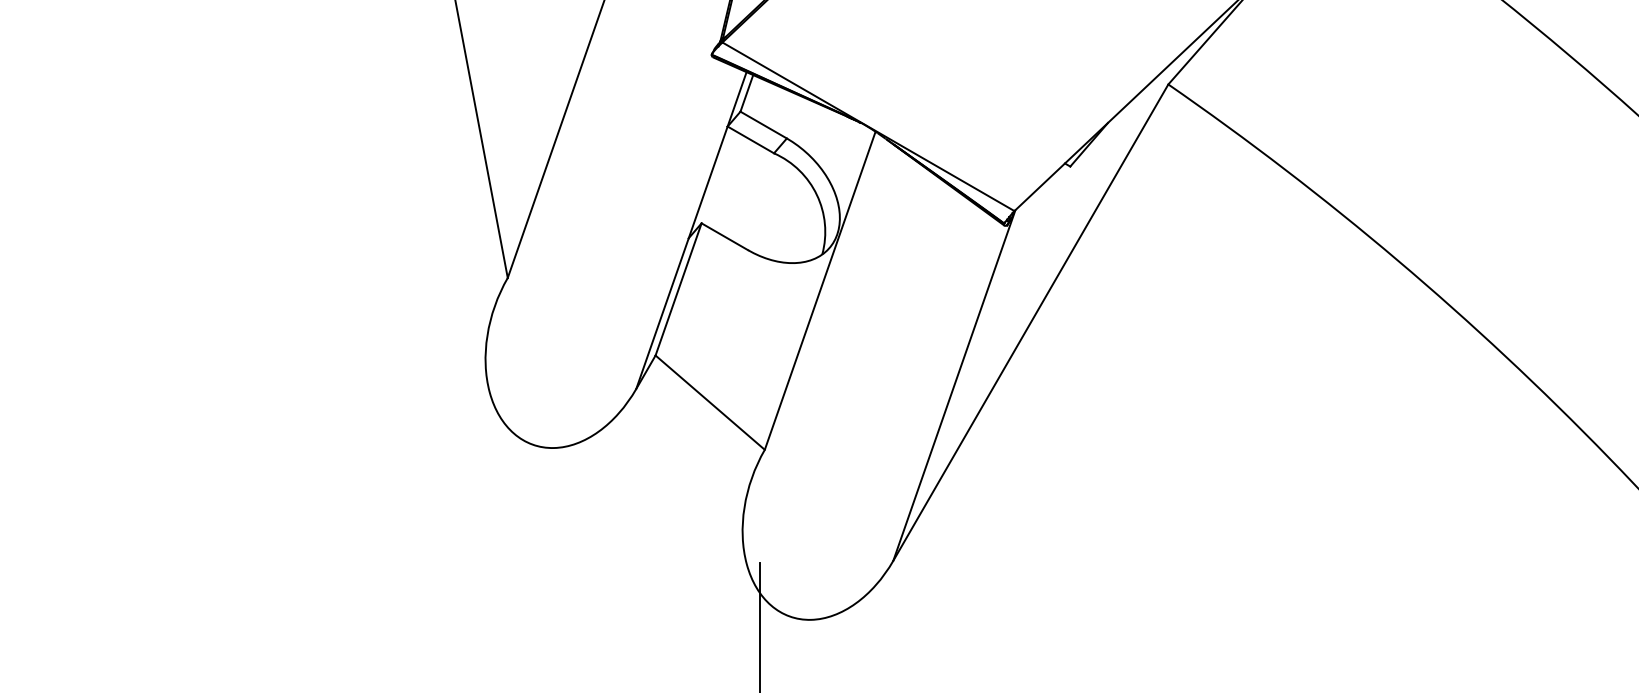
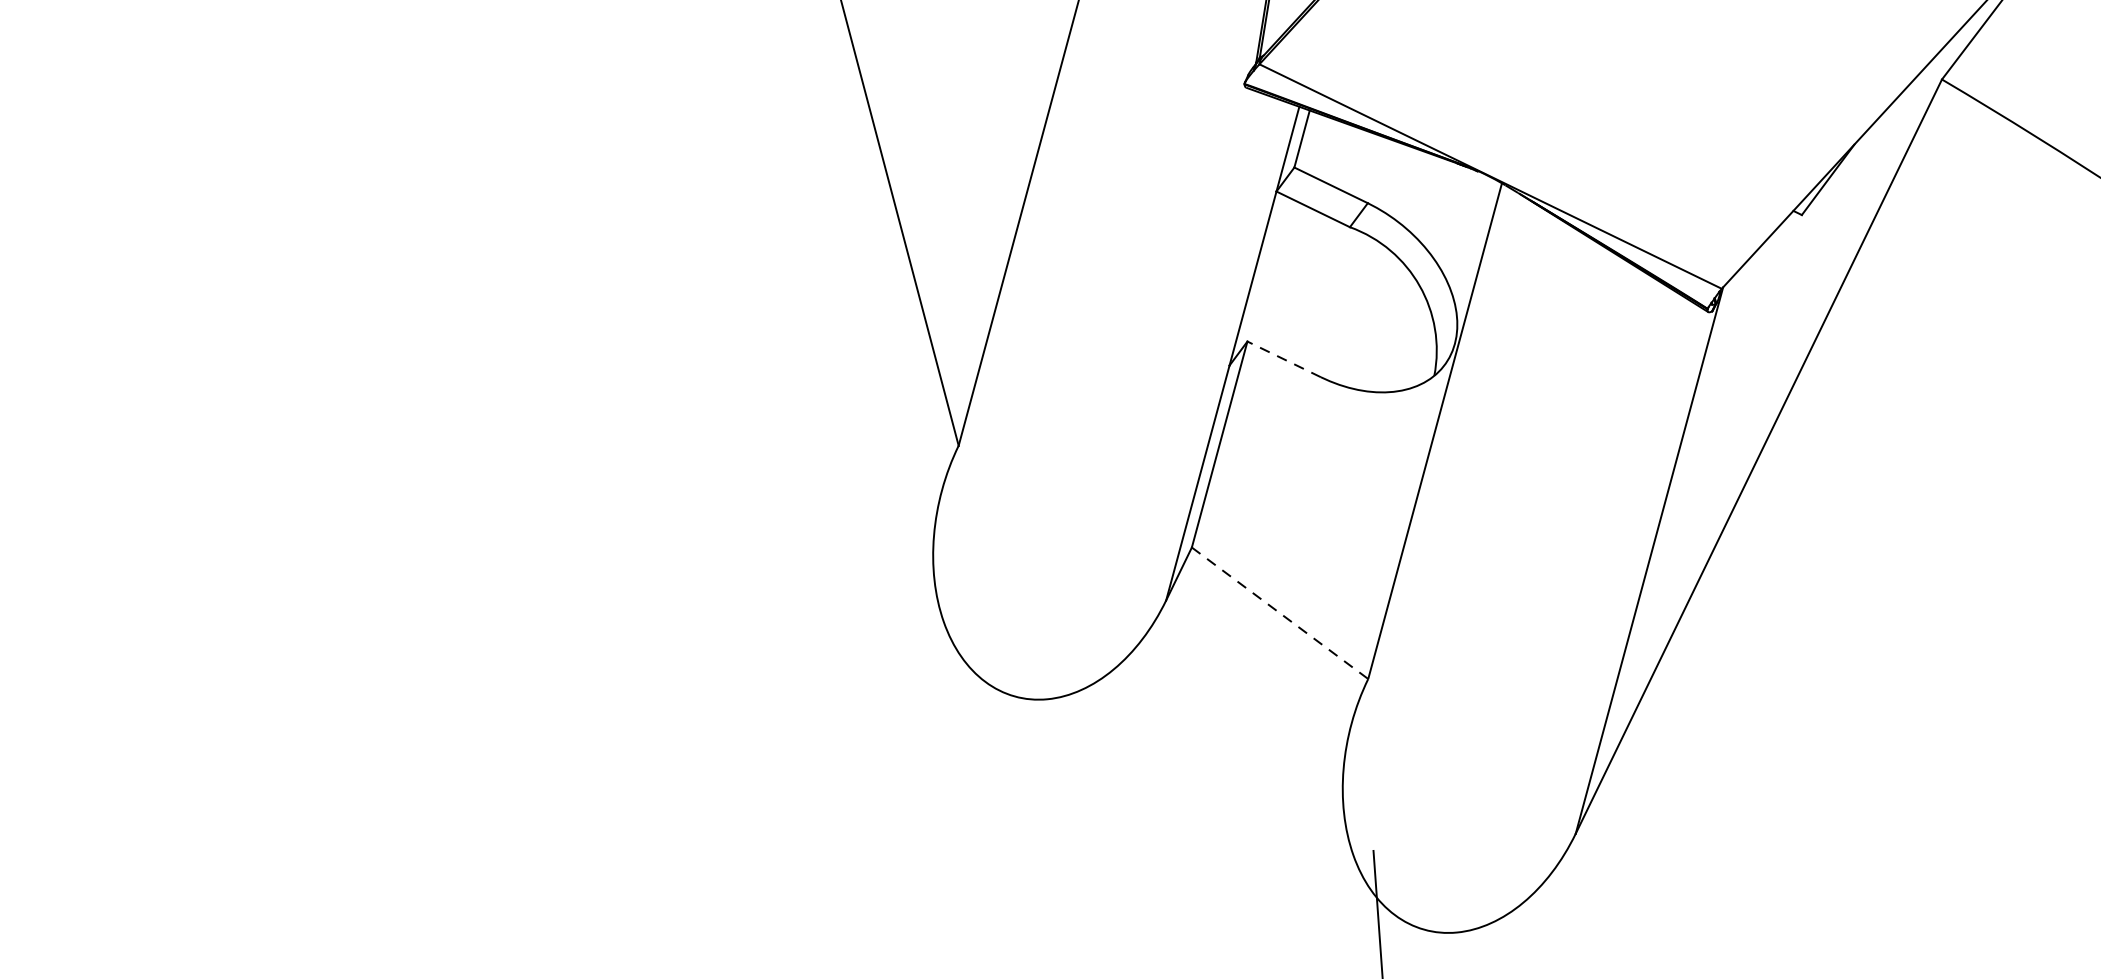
line: (724, 236) -> (1283, 359), solid -> dashed
line: (710, 403) -> (1280, 614), solid -> dashed

